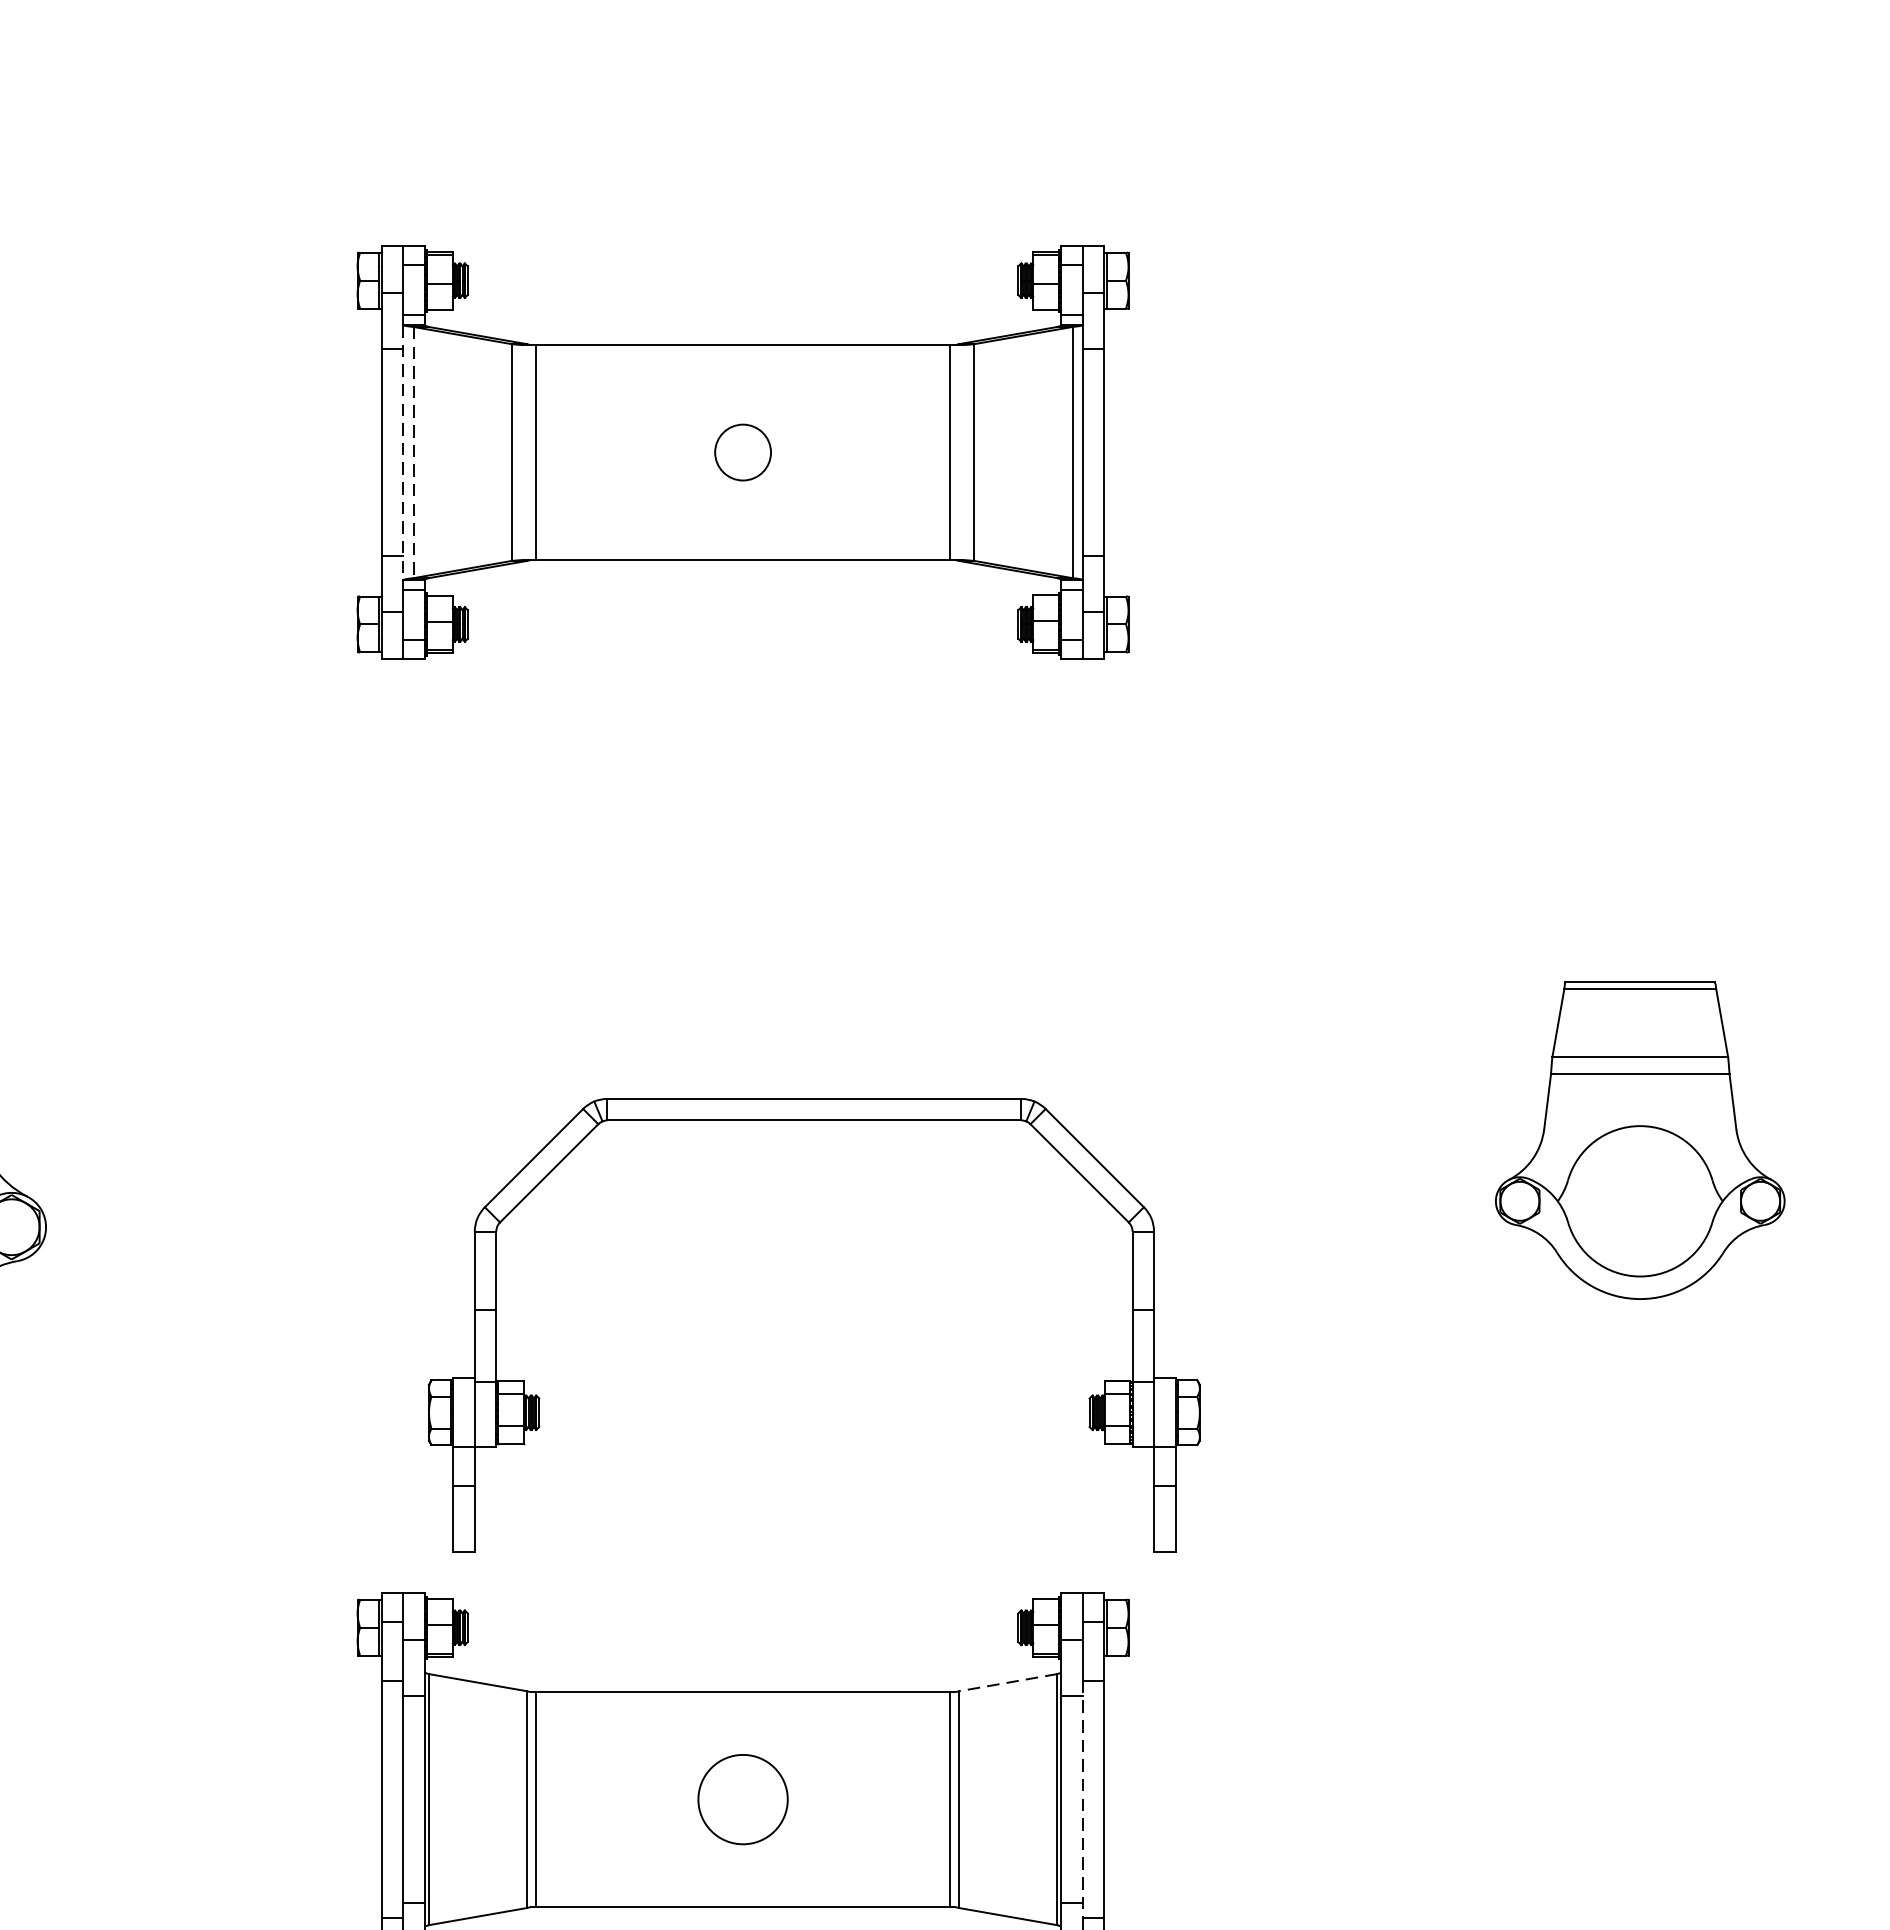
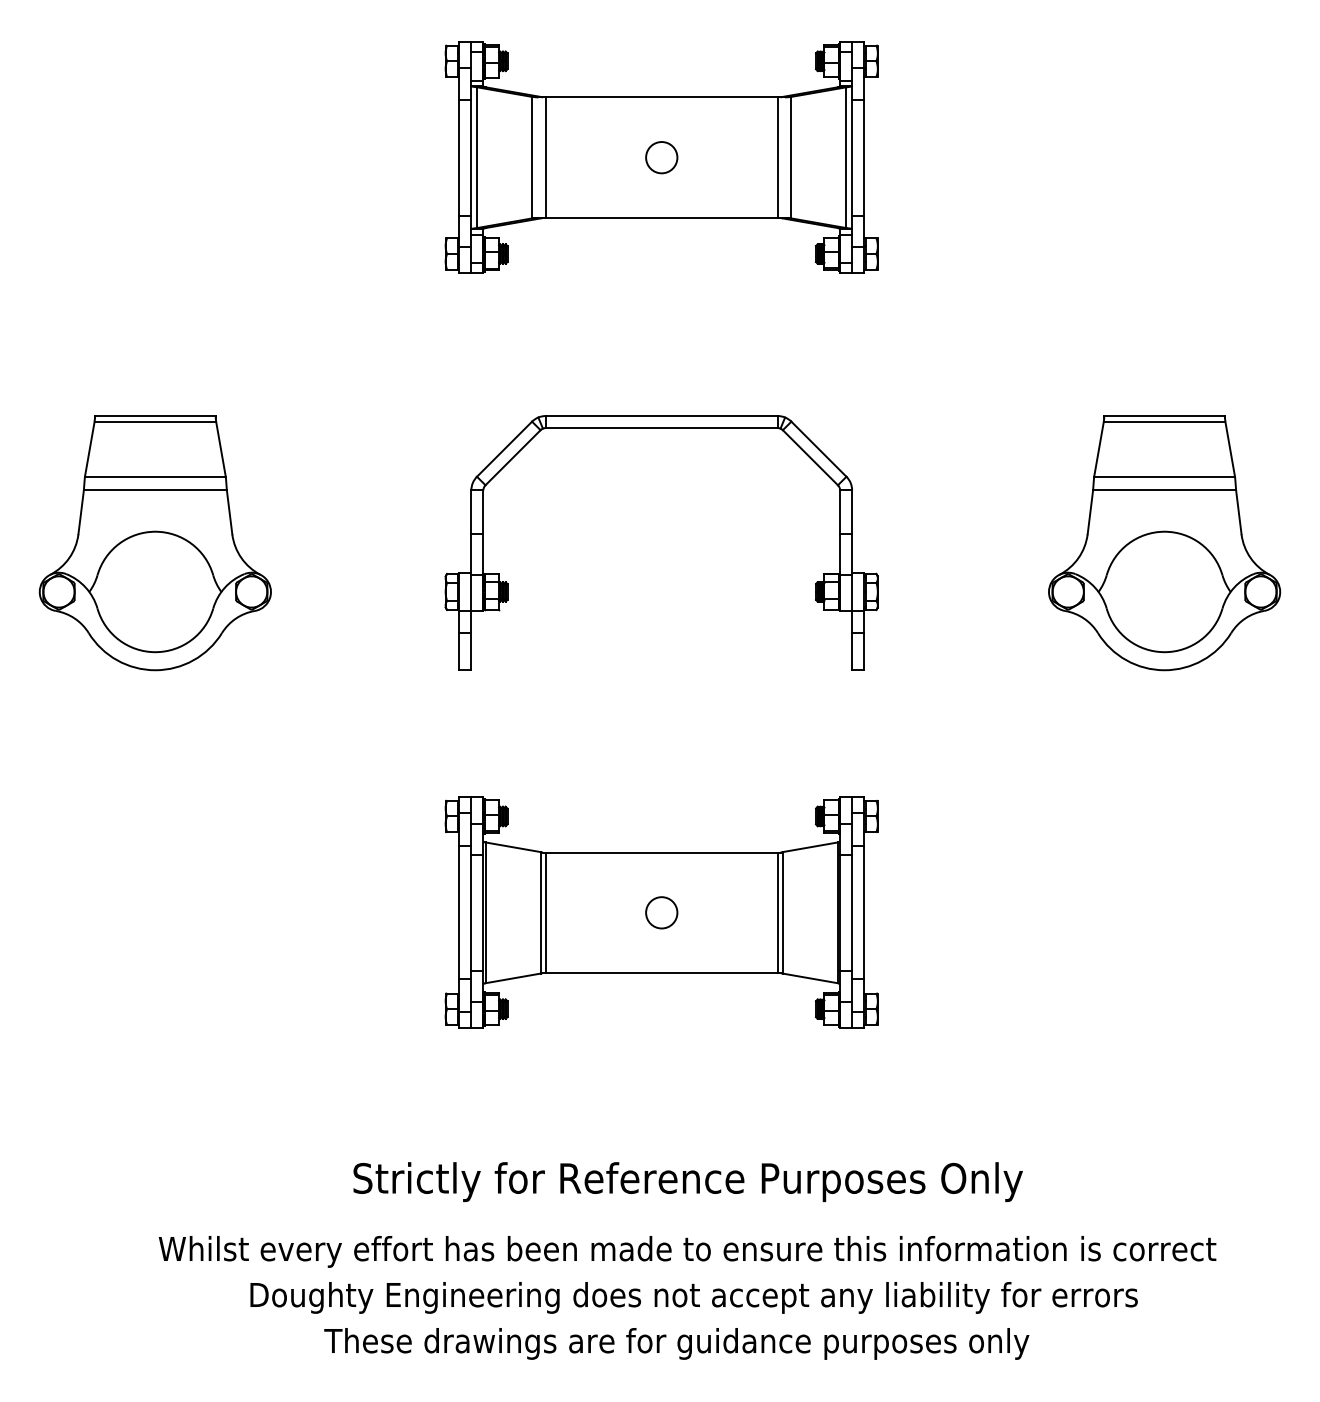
line: (403, 454) -> (471, 158), dashed -> solid
line: (414, 454) -> (477, 158), dashed -> solid
part: (813, 1121) -> (661, 428), moved
part: (1639, 1140) -> (1164, 543), size x1.43
line: (1008, 1683) -> (810, 847), dashed -> solid
circle: (742, 1799) -> (661, 912), size x0.62
line: (1083, 1799) -> (852, 912), dashed -> solid

